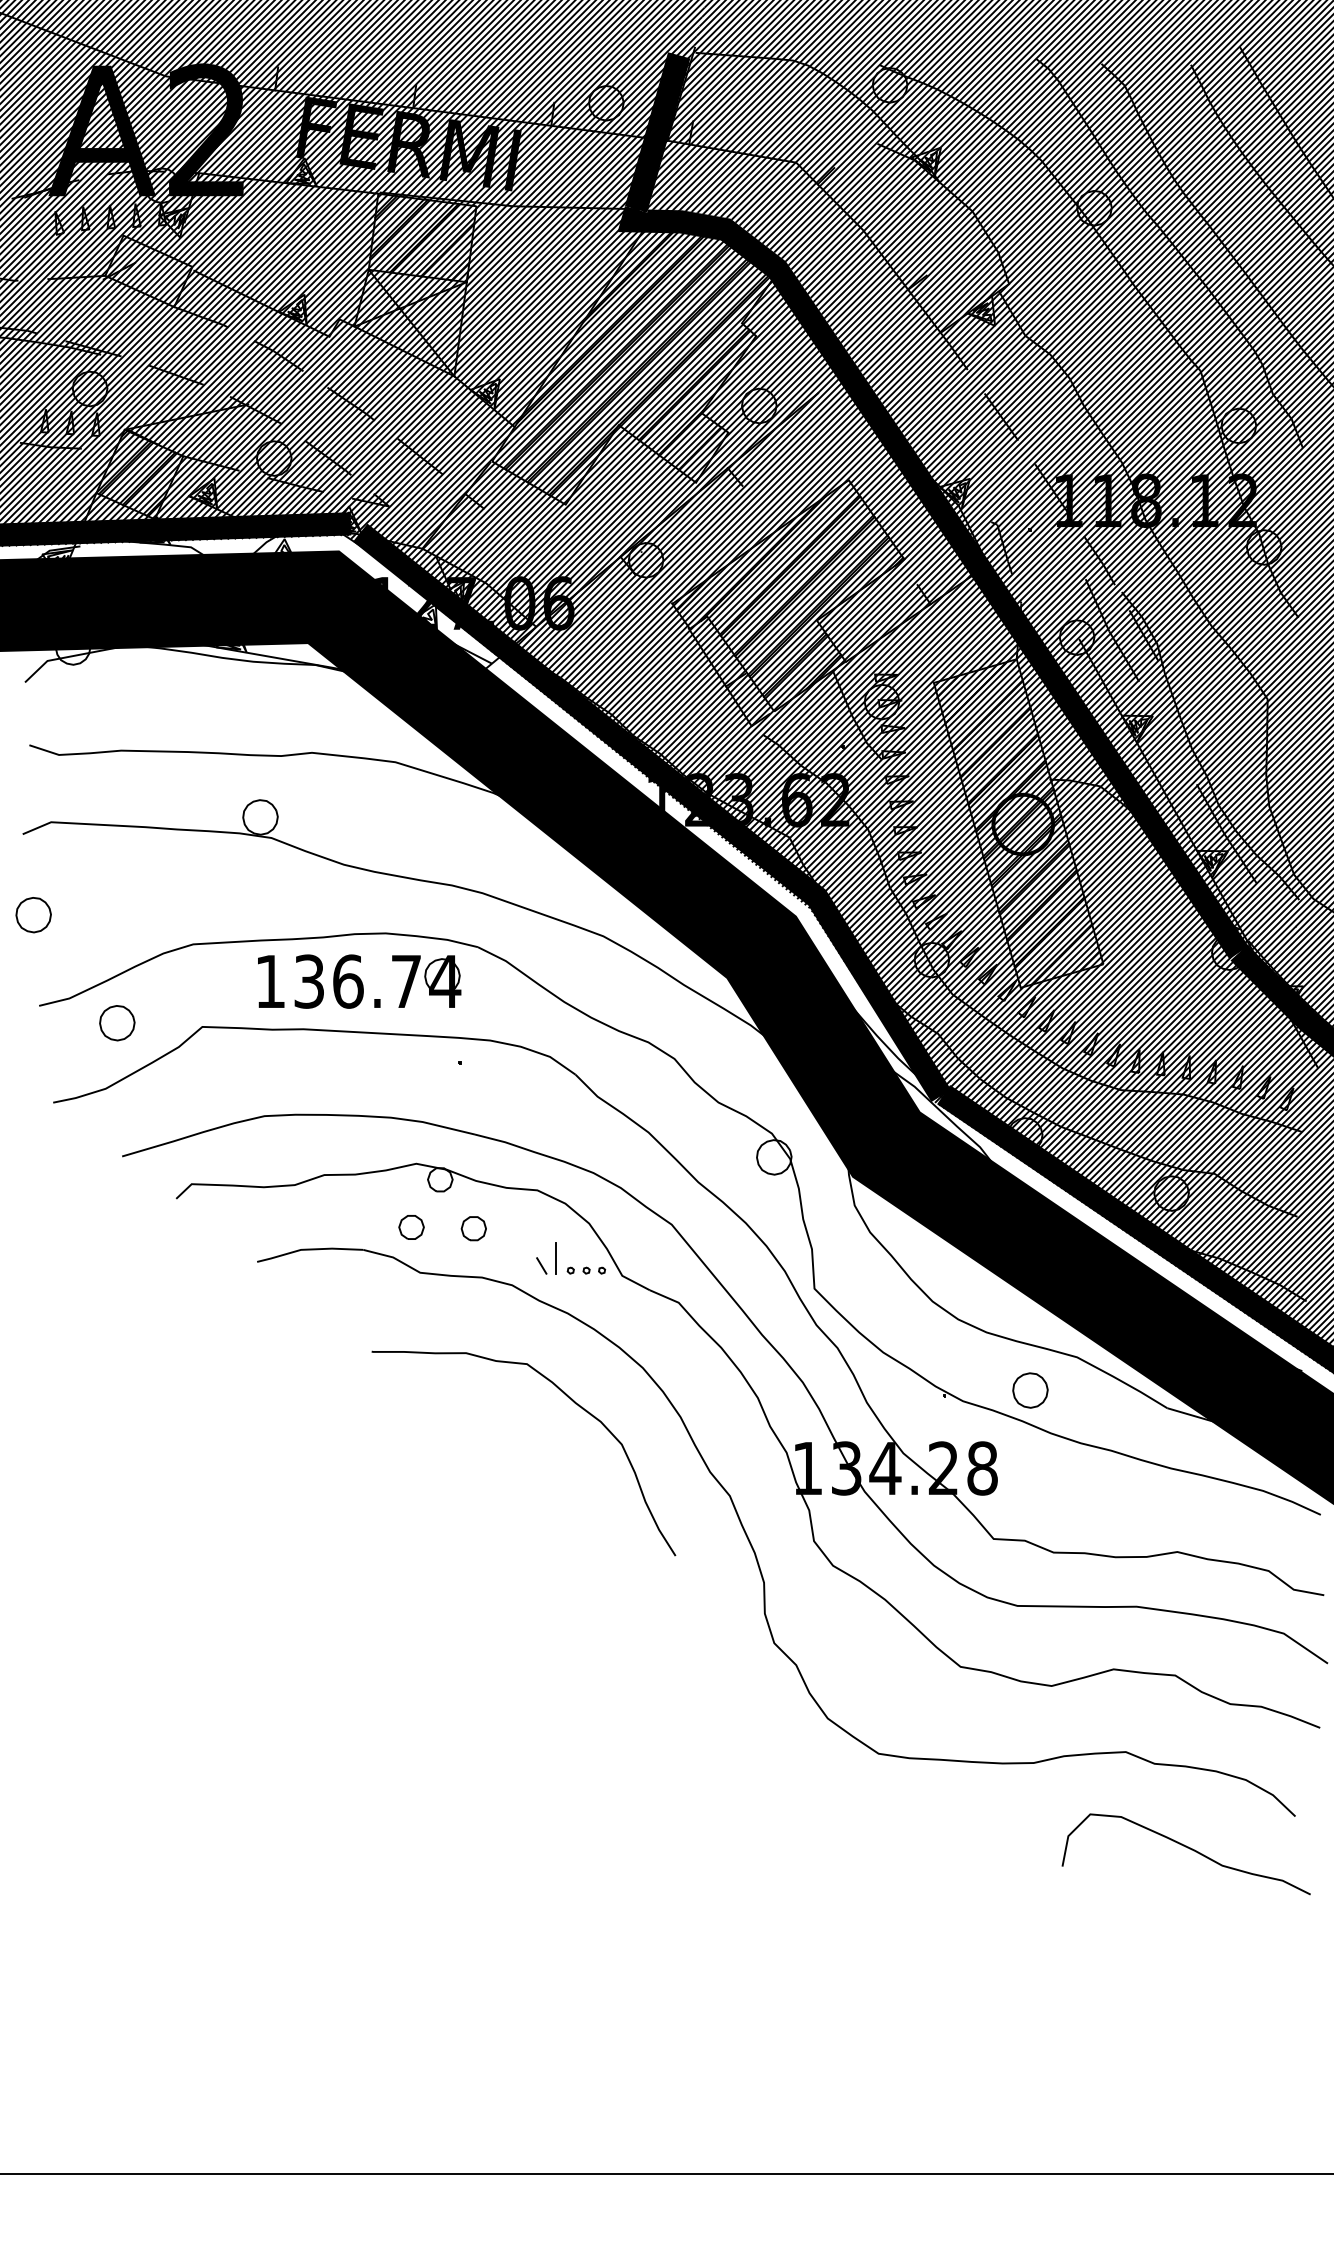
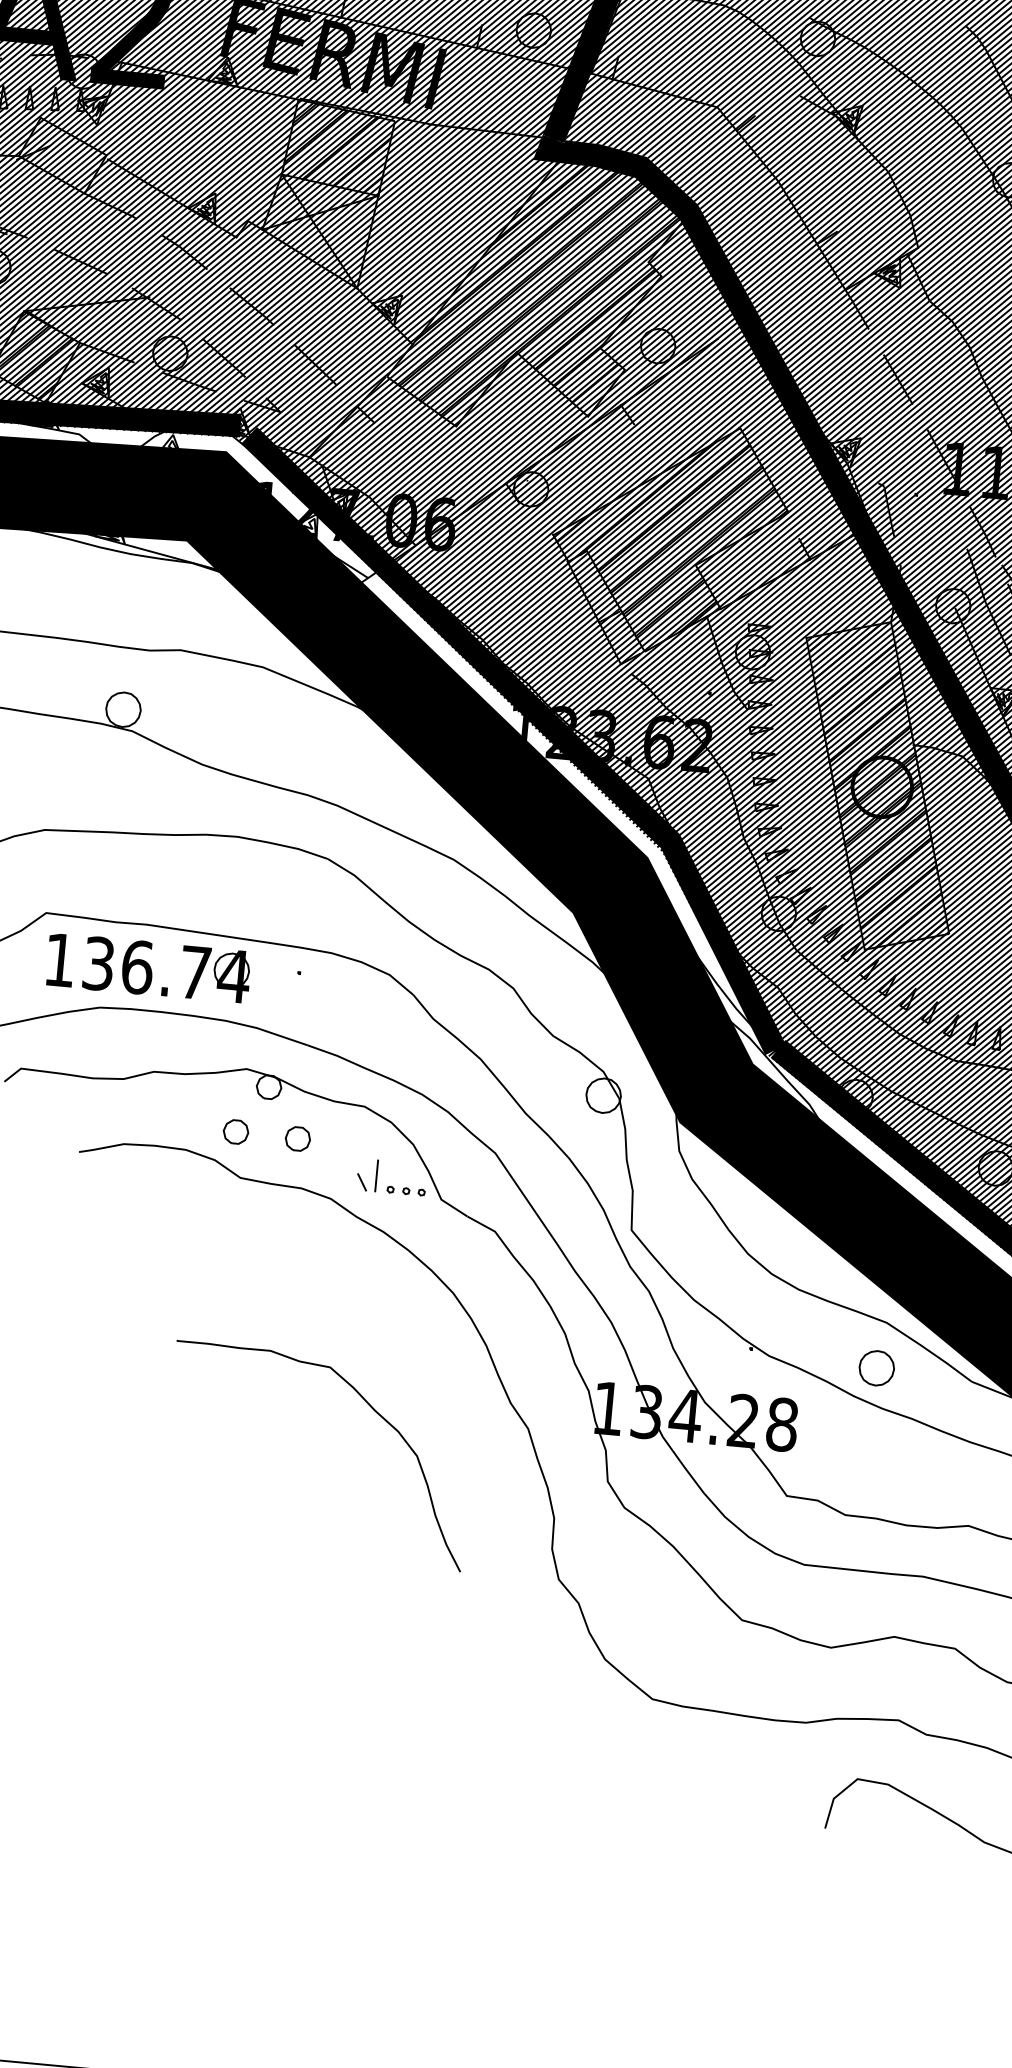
part: (359, 981) -> (148, 968), moved
part: (1030, 1390) -> (876, 1368), moved
curve: (567, 1397) -> (367, 1404), moved

